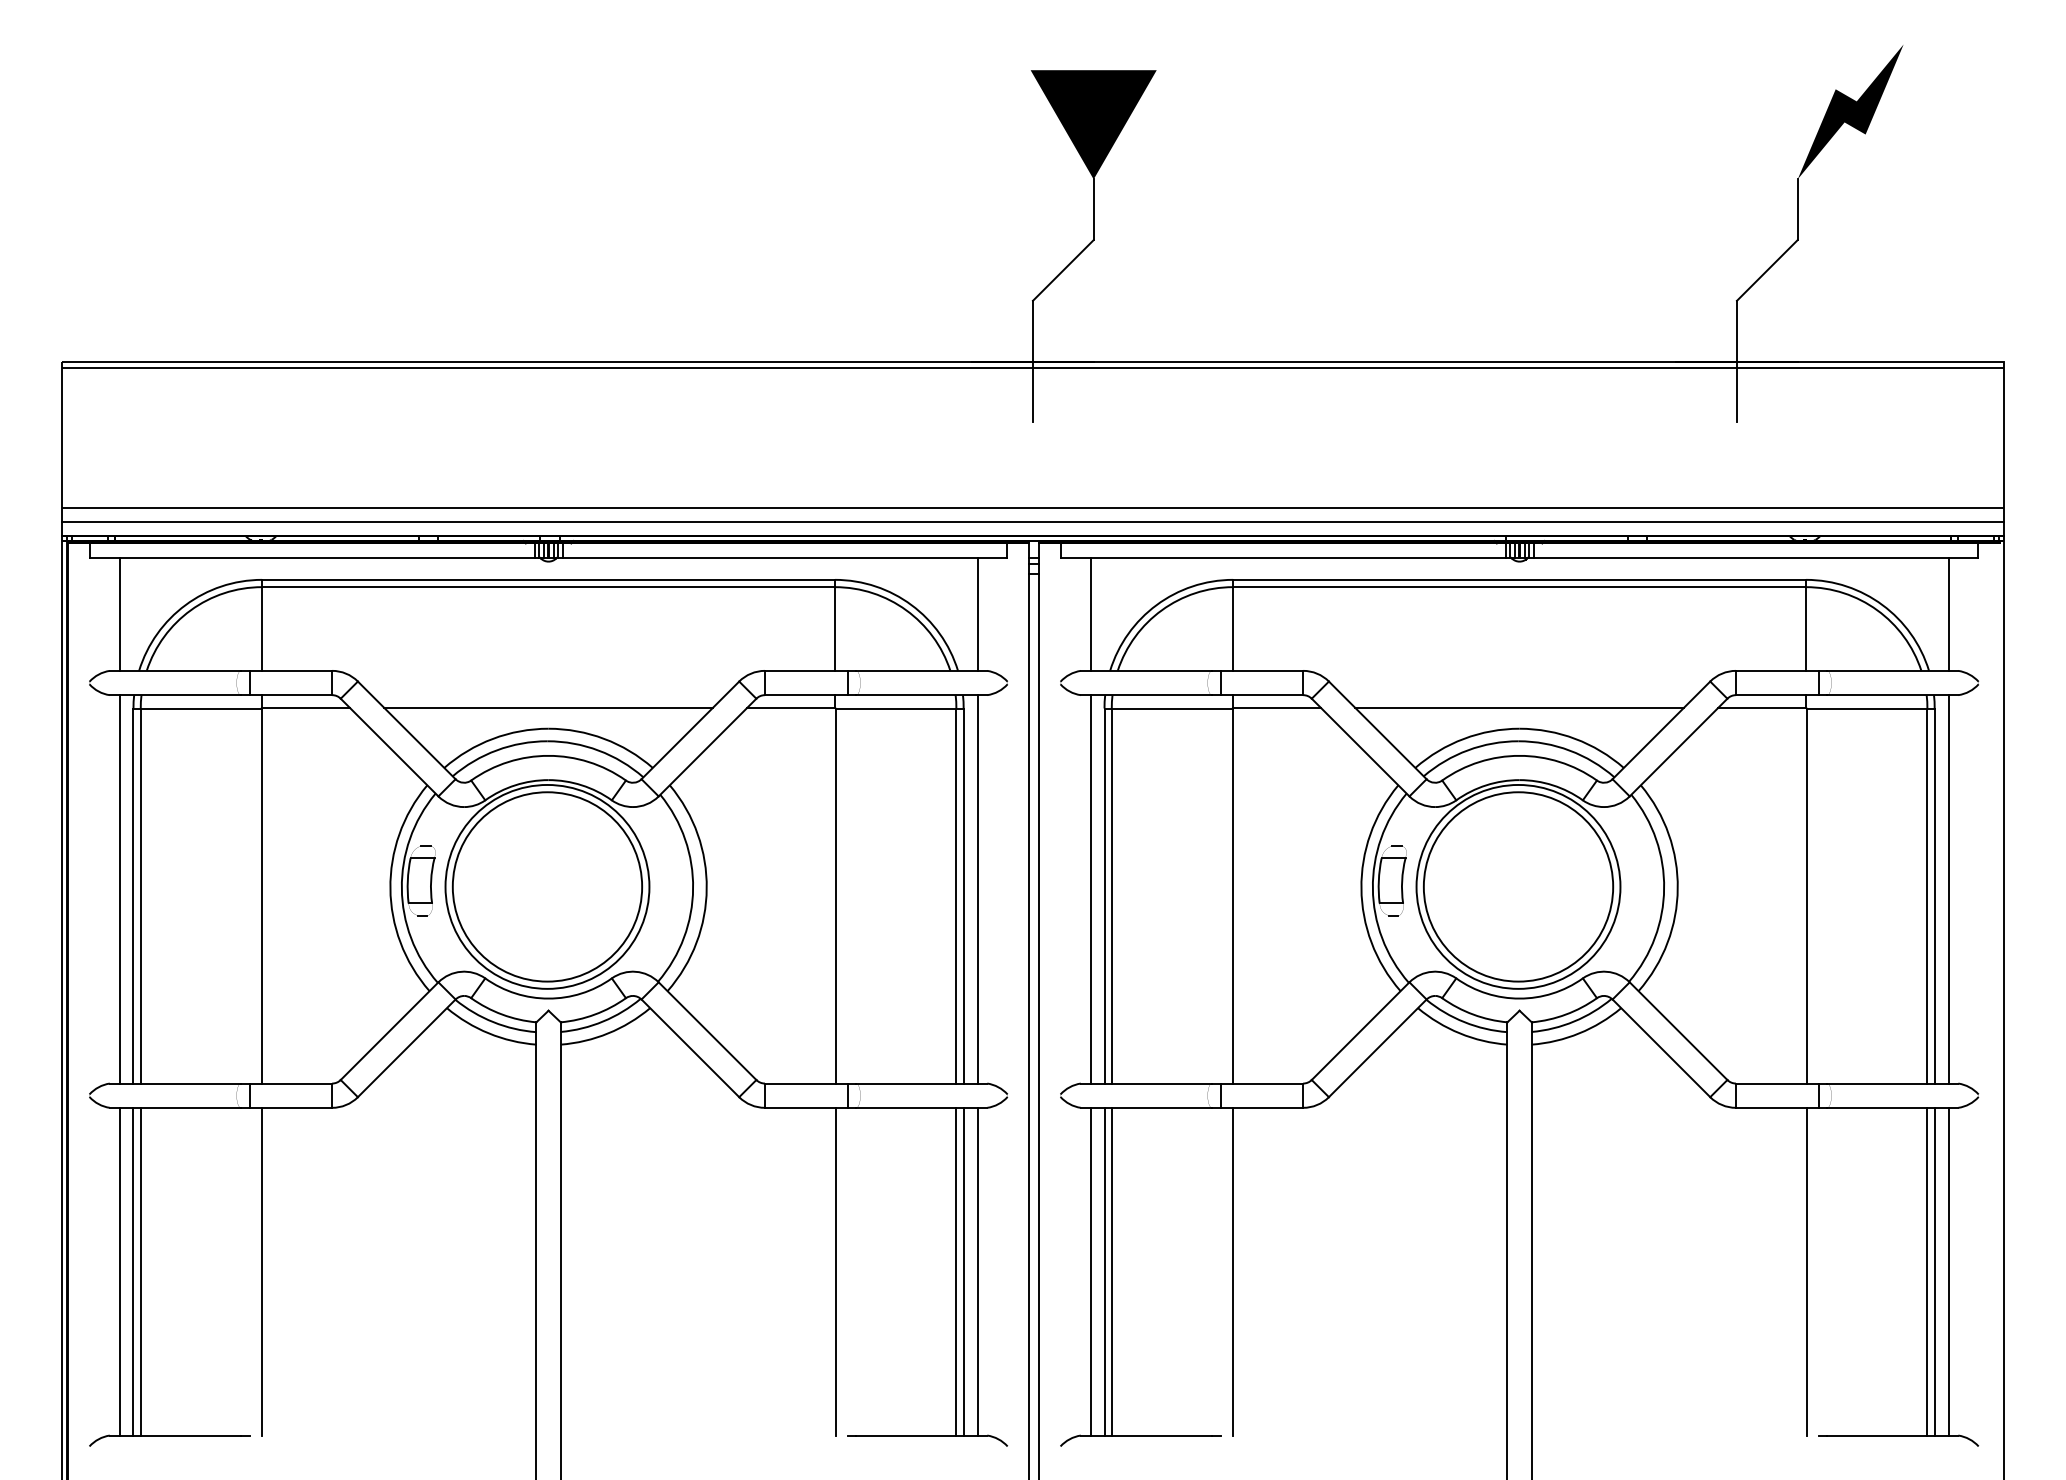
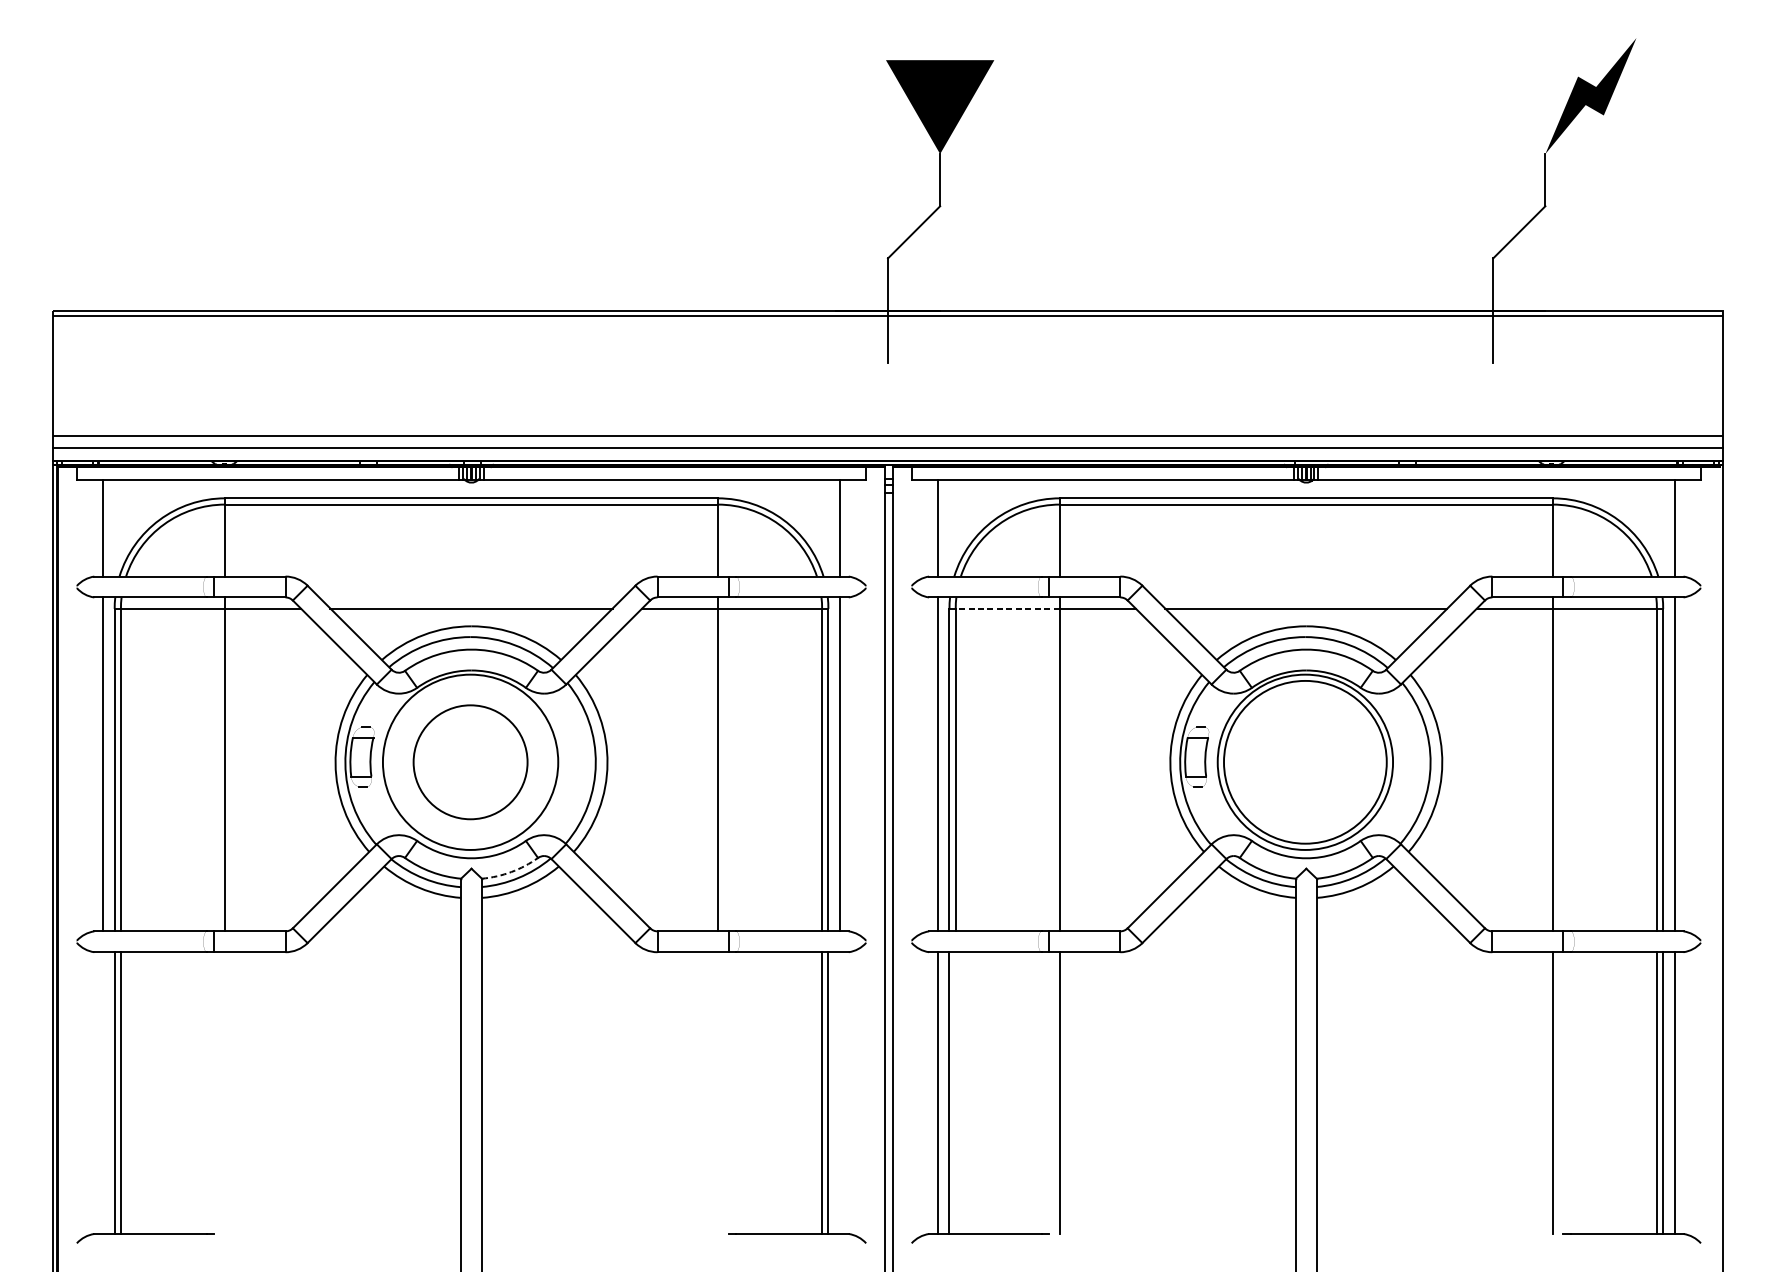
line: (1171, 708) -> (1007, 608), solid -> dashed
circle: (547, 886) -> (470, 761), size x0.7
arc: (594, 1014) -> (511, 871), solid -> dashed
line: (119, 1271) -> (102, 1092), removed
line: (261, 1271) -> (224, 1092), removed
line: (835, 1271) -> (718, 1092), removed
line: (977, 1271) -> (840, 1092), removed
line: (1111, 1271) -> (955, 1092), removed

